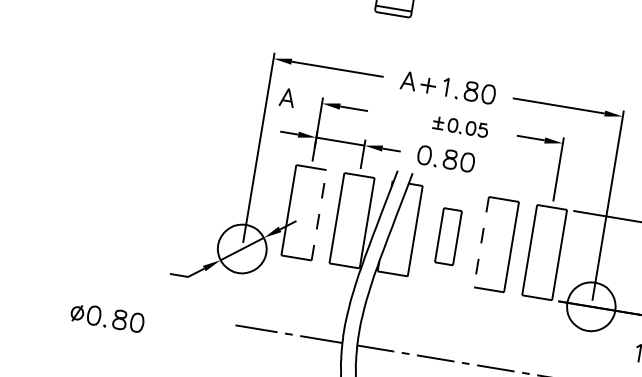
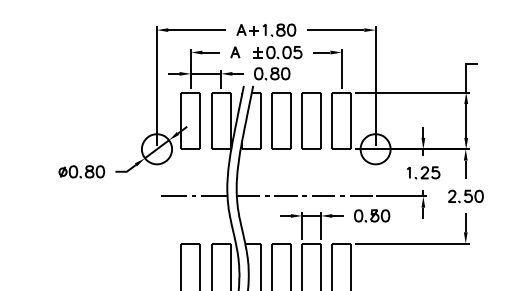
part: (287, 97) -> (235, 52), moved
part: (460, 126) -> (277, 52), size x1.43
line: (319, 214) -> (200, 120), dashed -> solid
part: (448, 235) -> (281, 120), size x1.67
line: (481, 243) -> (302, 121), dashed -> solid
part: (107, 317) -> (81, 171), moved

